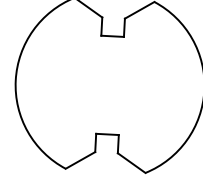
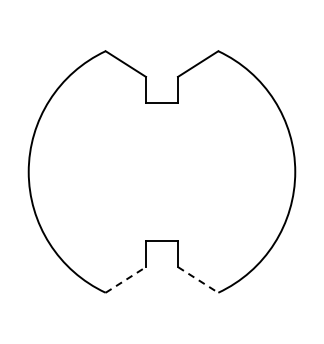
line: (80, 160) -> (125, 279), solid -> dashed
line: (131, 162) -> (198, 279), solid -> dashed

